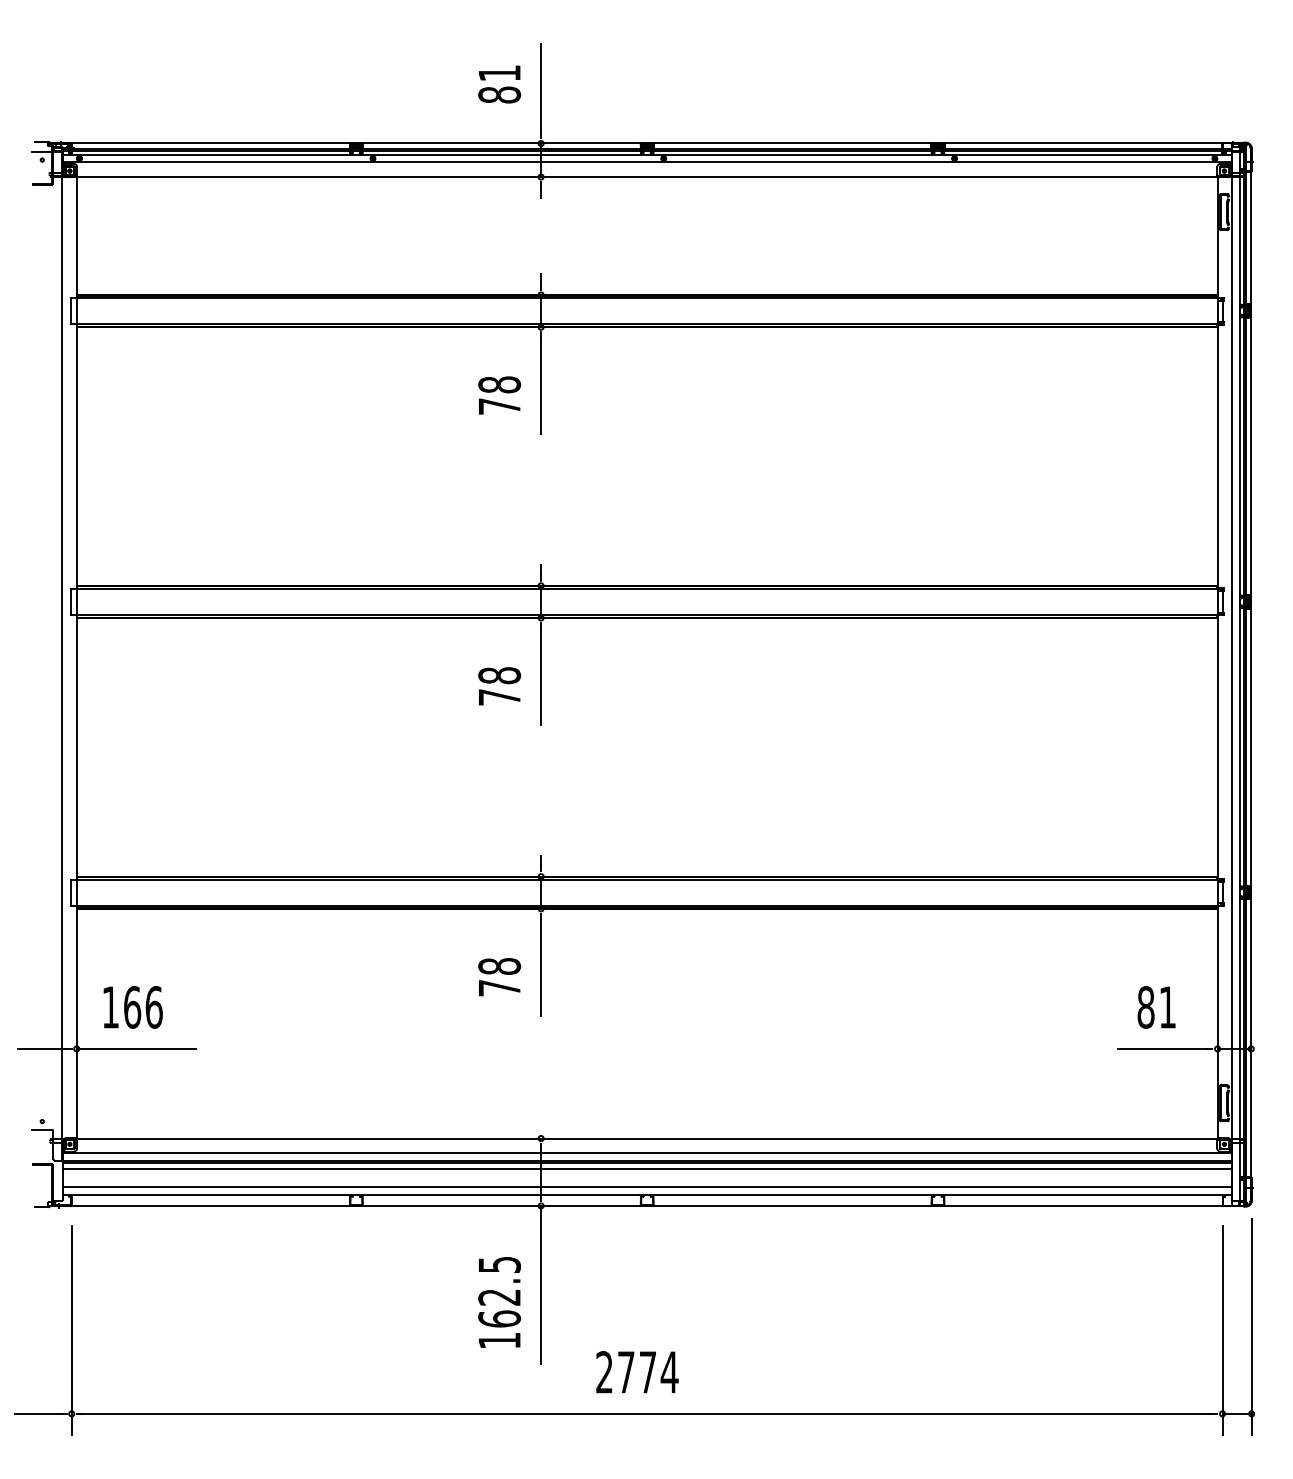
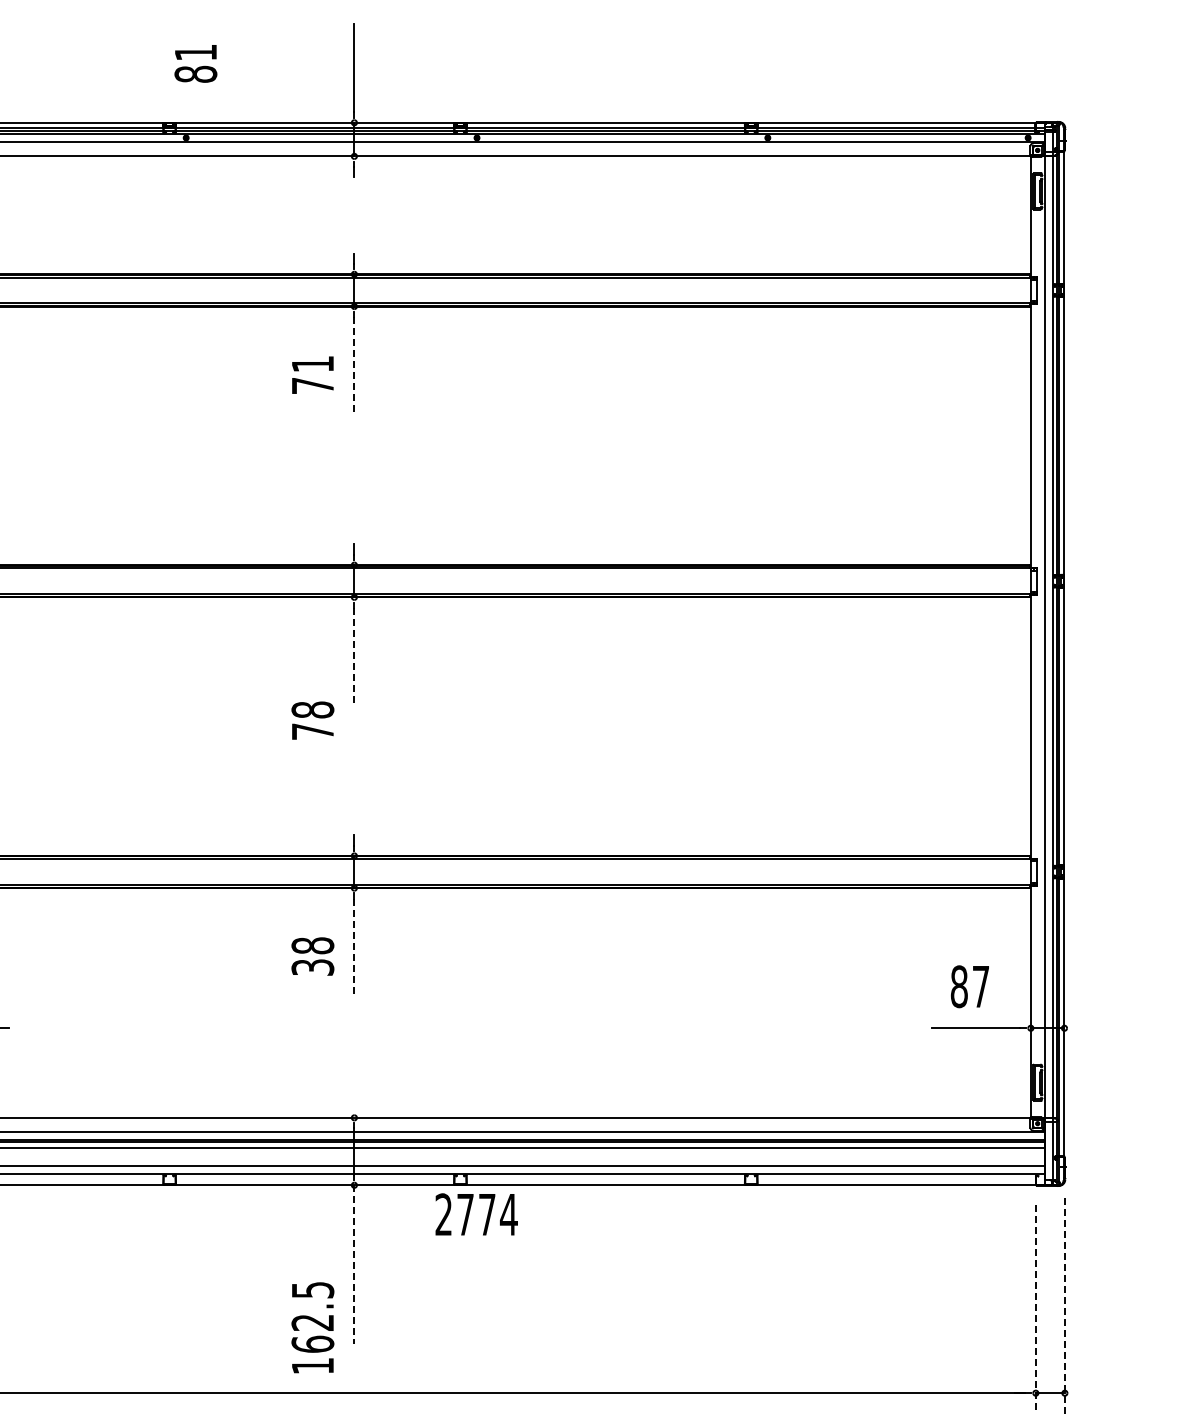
text: (499, 84) -> (195, 63), moved
text: (499, 384) -> (312, 363), 78 -> 71
line: (541, 386) -> (354, 365), solid -> dashed
line: (541, 677) -> (354, 656), solid -> dashed
text: (499, 686) -> (312, 720), moved
line: (541, 968) -> (354, 947), solid -> dashed
text: (499, 988) -> (312, 967), 78 -> 38
text: (1167, 1007) -> (980, 986), 81 -> 87
line: (541, 1285) -> (354, 1264), solid -> dashed
text: (499, 1302) -> (312, 1327), moved
line: (1251, 1326) -> (1064, 1305), solid -> dashed
line: (1222, 1330) -> (1035, 1309), solid -> dashed
text: (637, 1372) -> (476, 1214), moved

